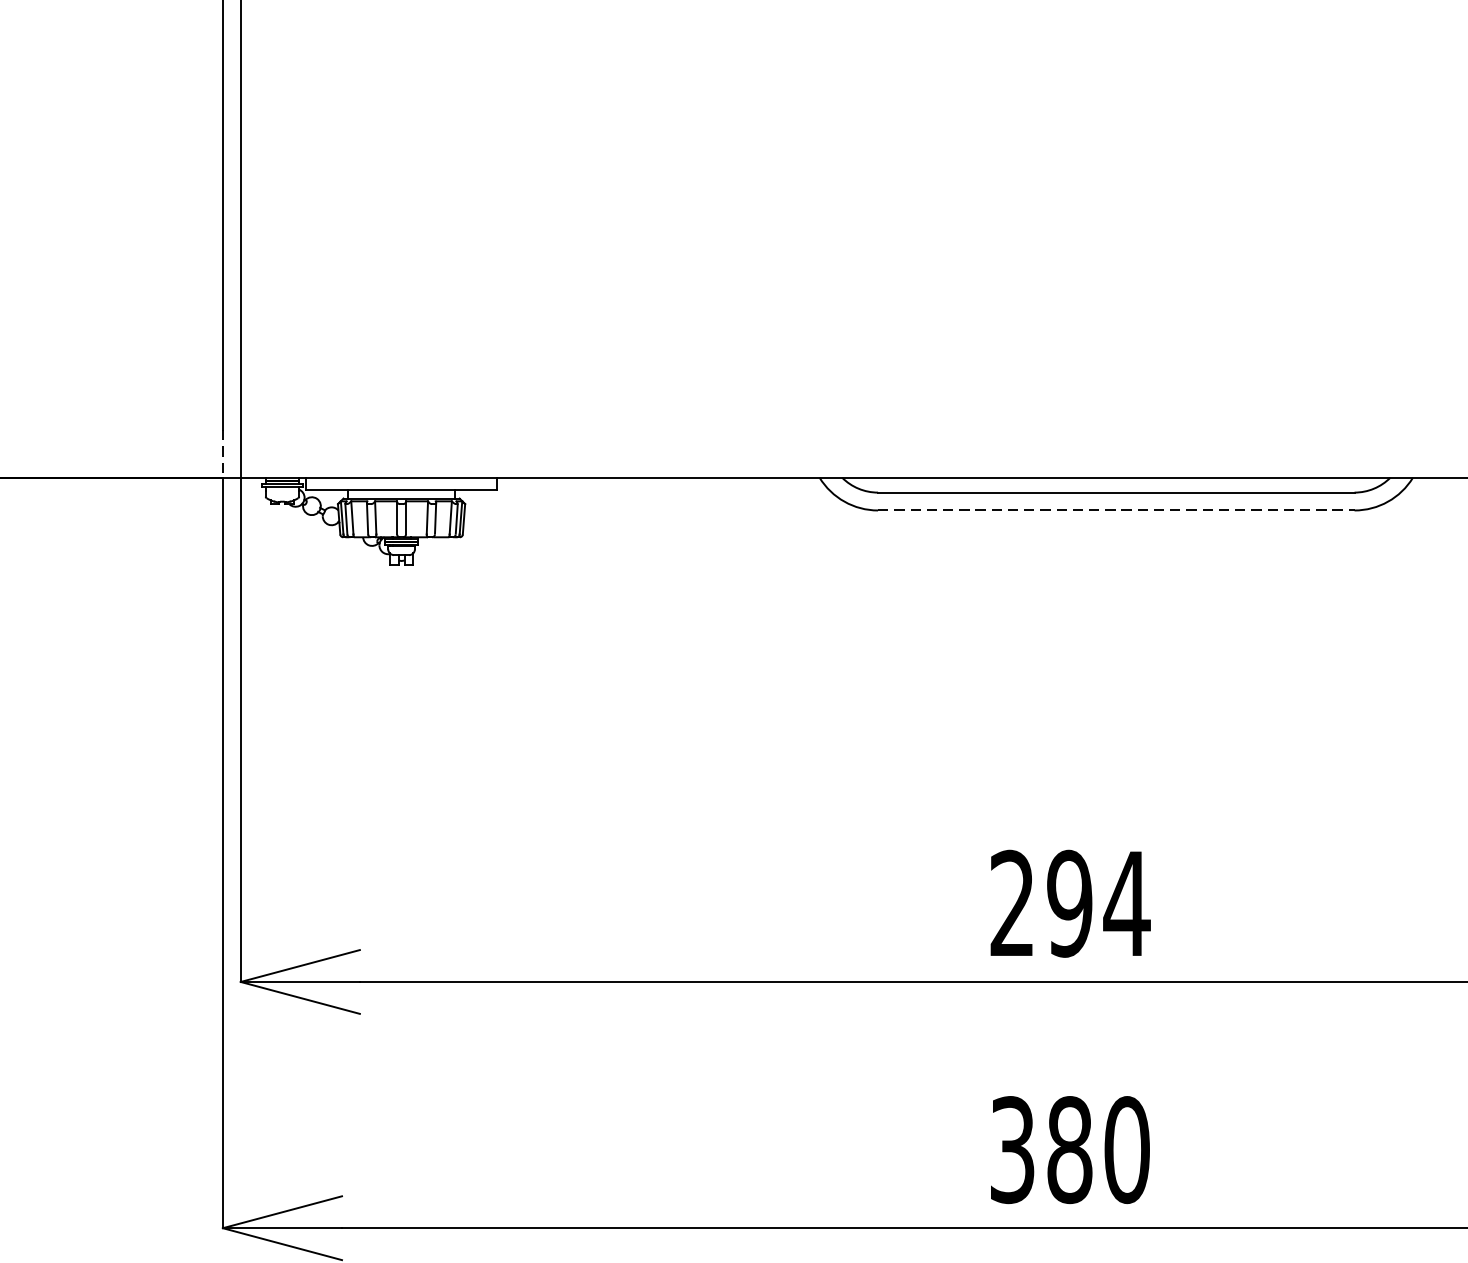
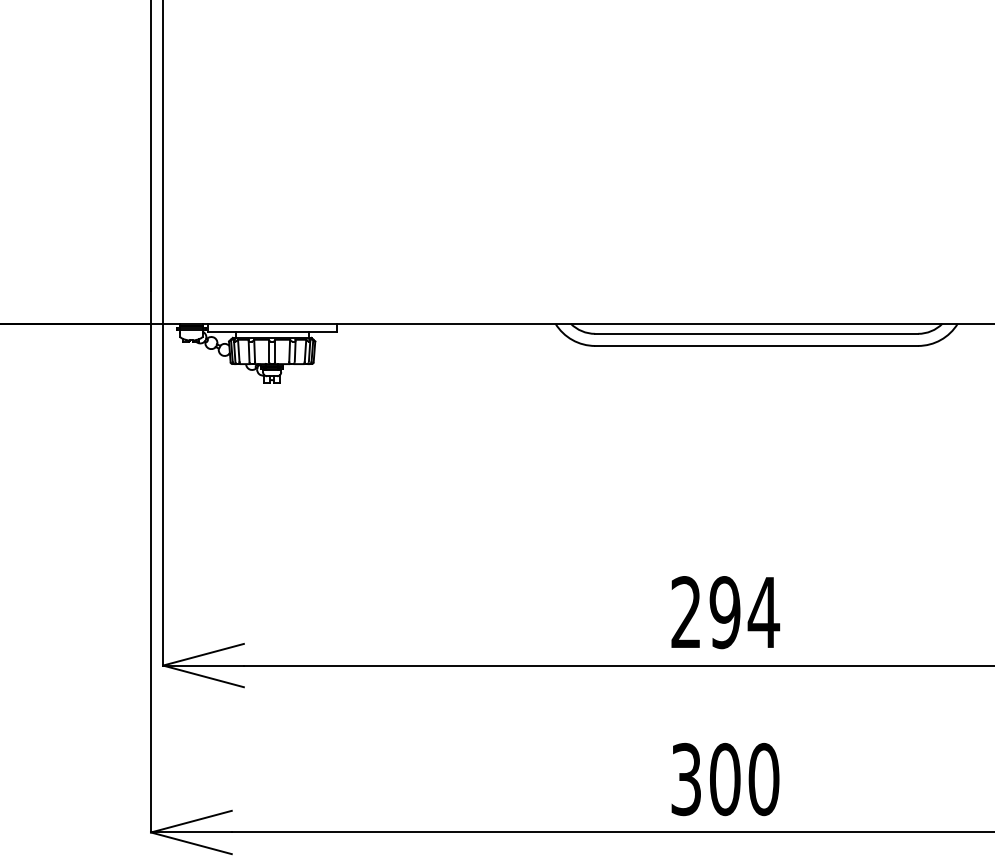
line: (223, 455) -> (151, 308), dashed -> solid
line: (1117, 509) -> (757, 345), dashed -> solid
text: (1070, 1150) -> (725, 779), 380 -> 300

